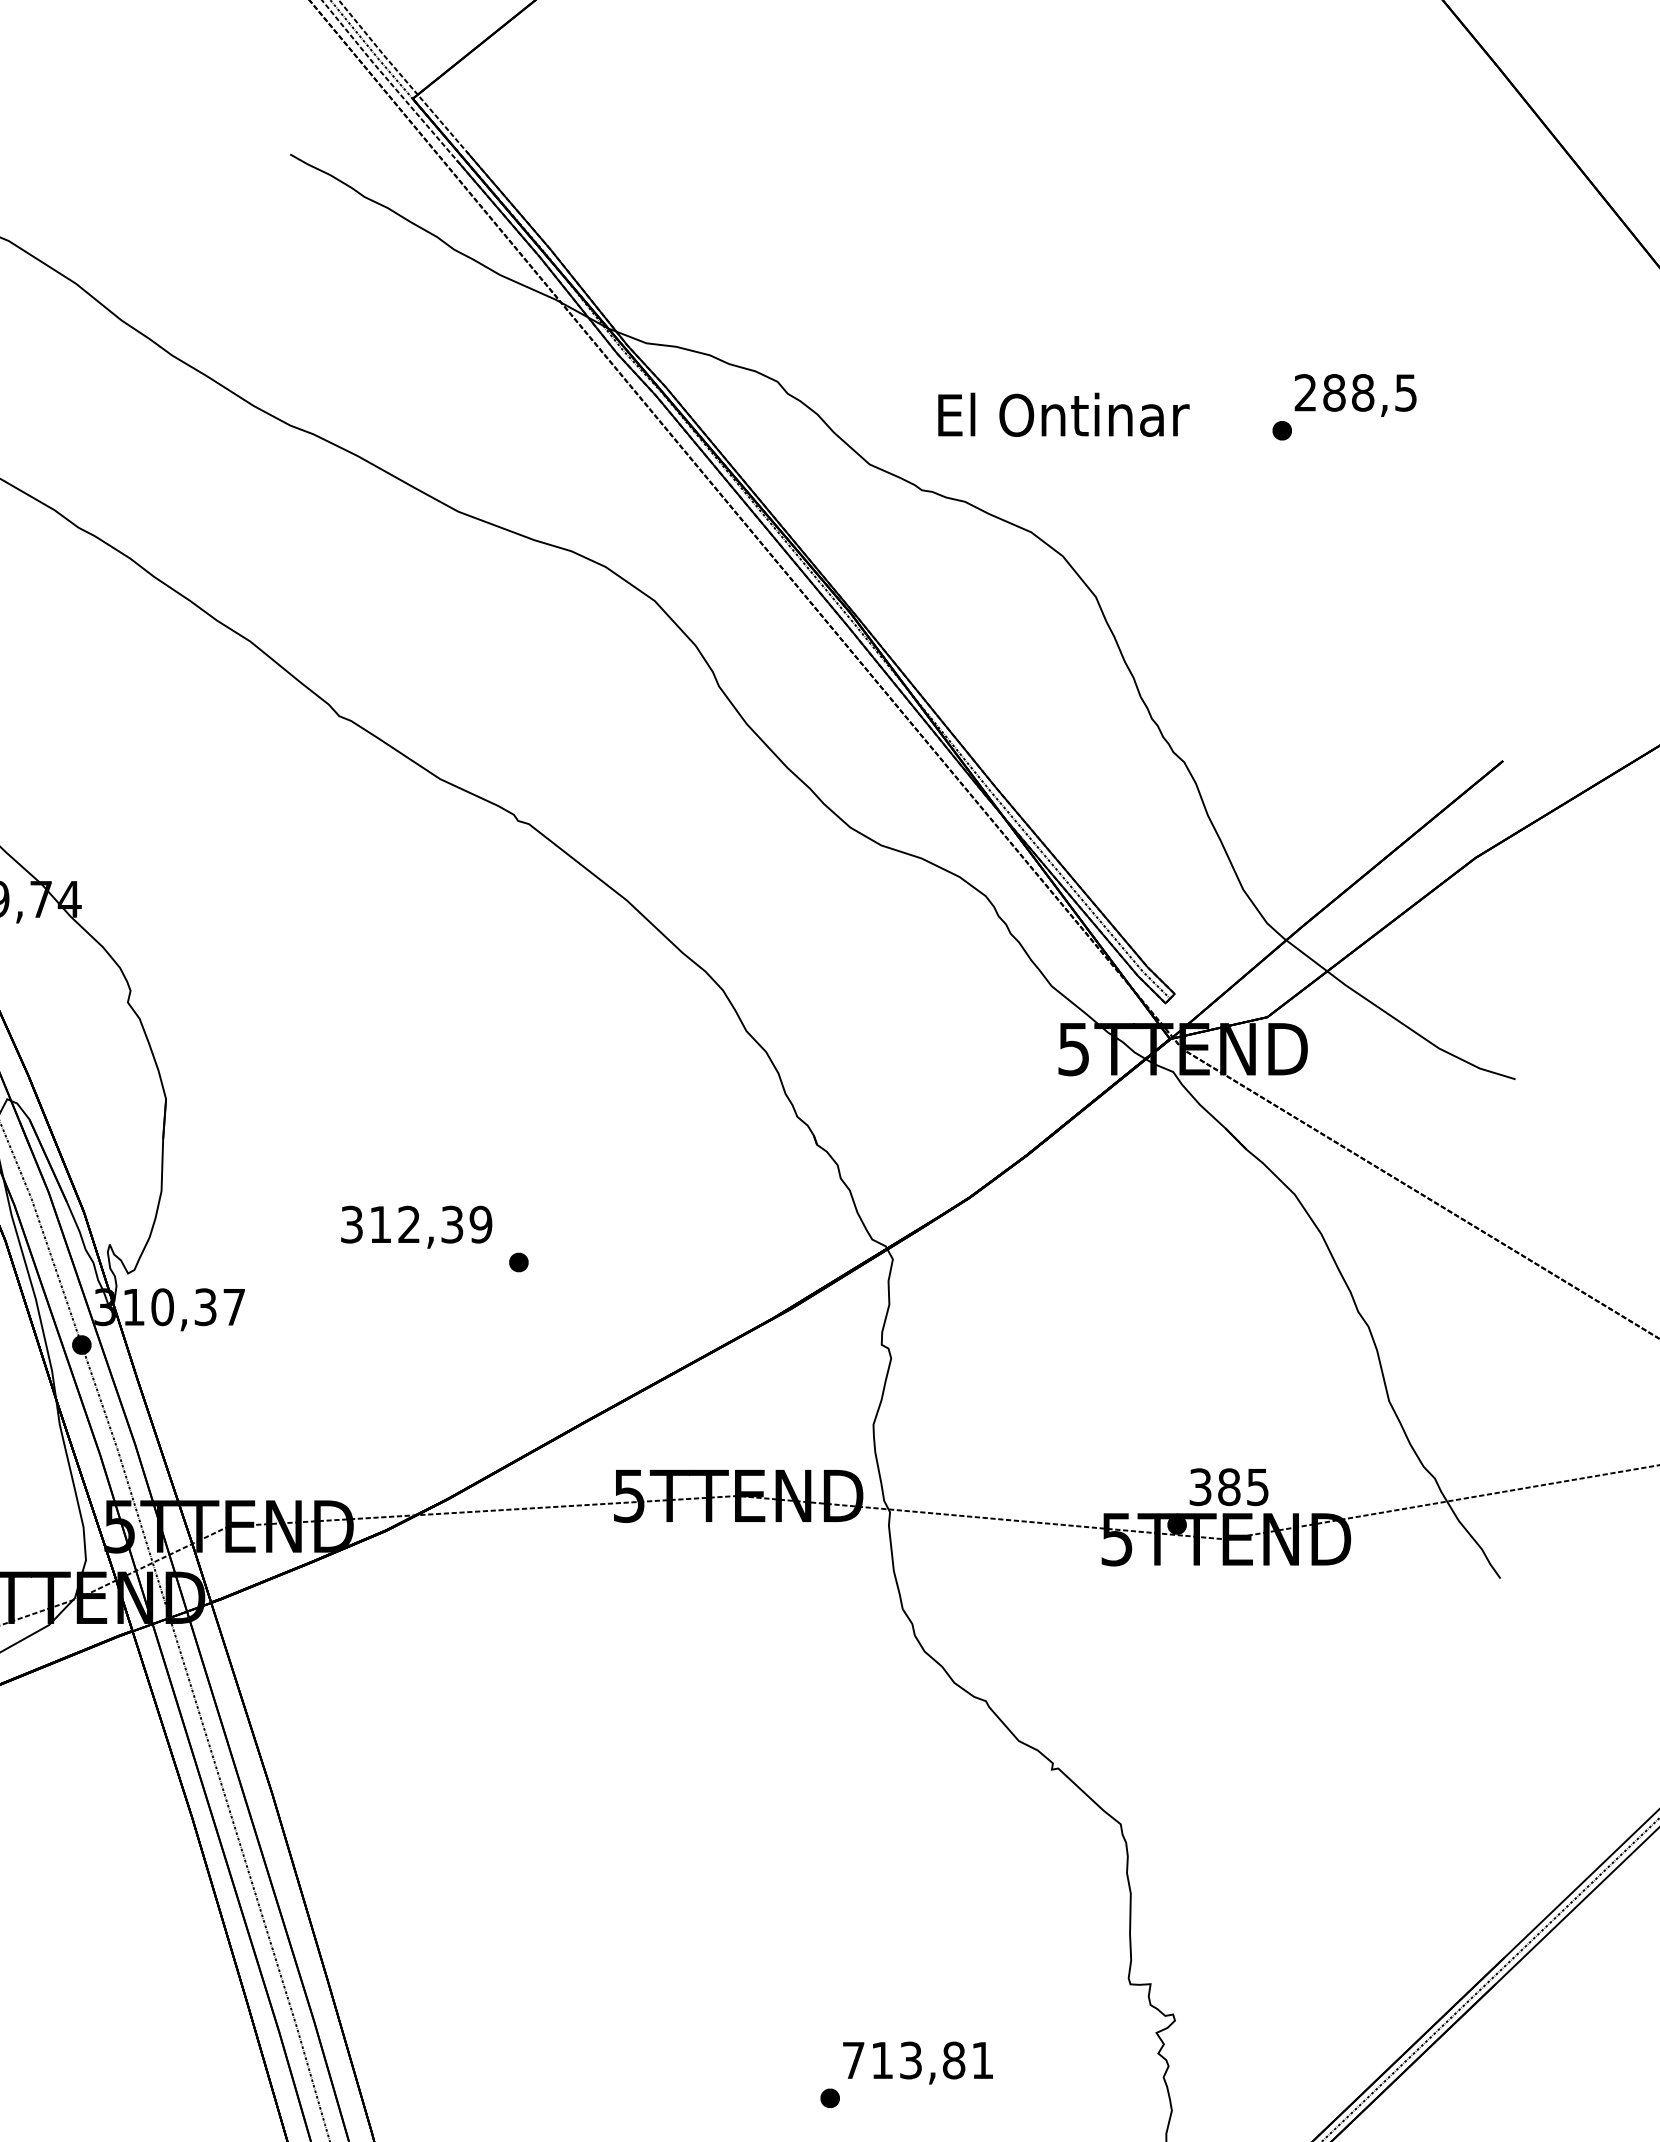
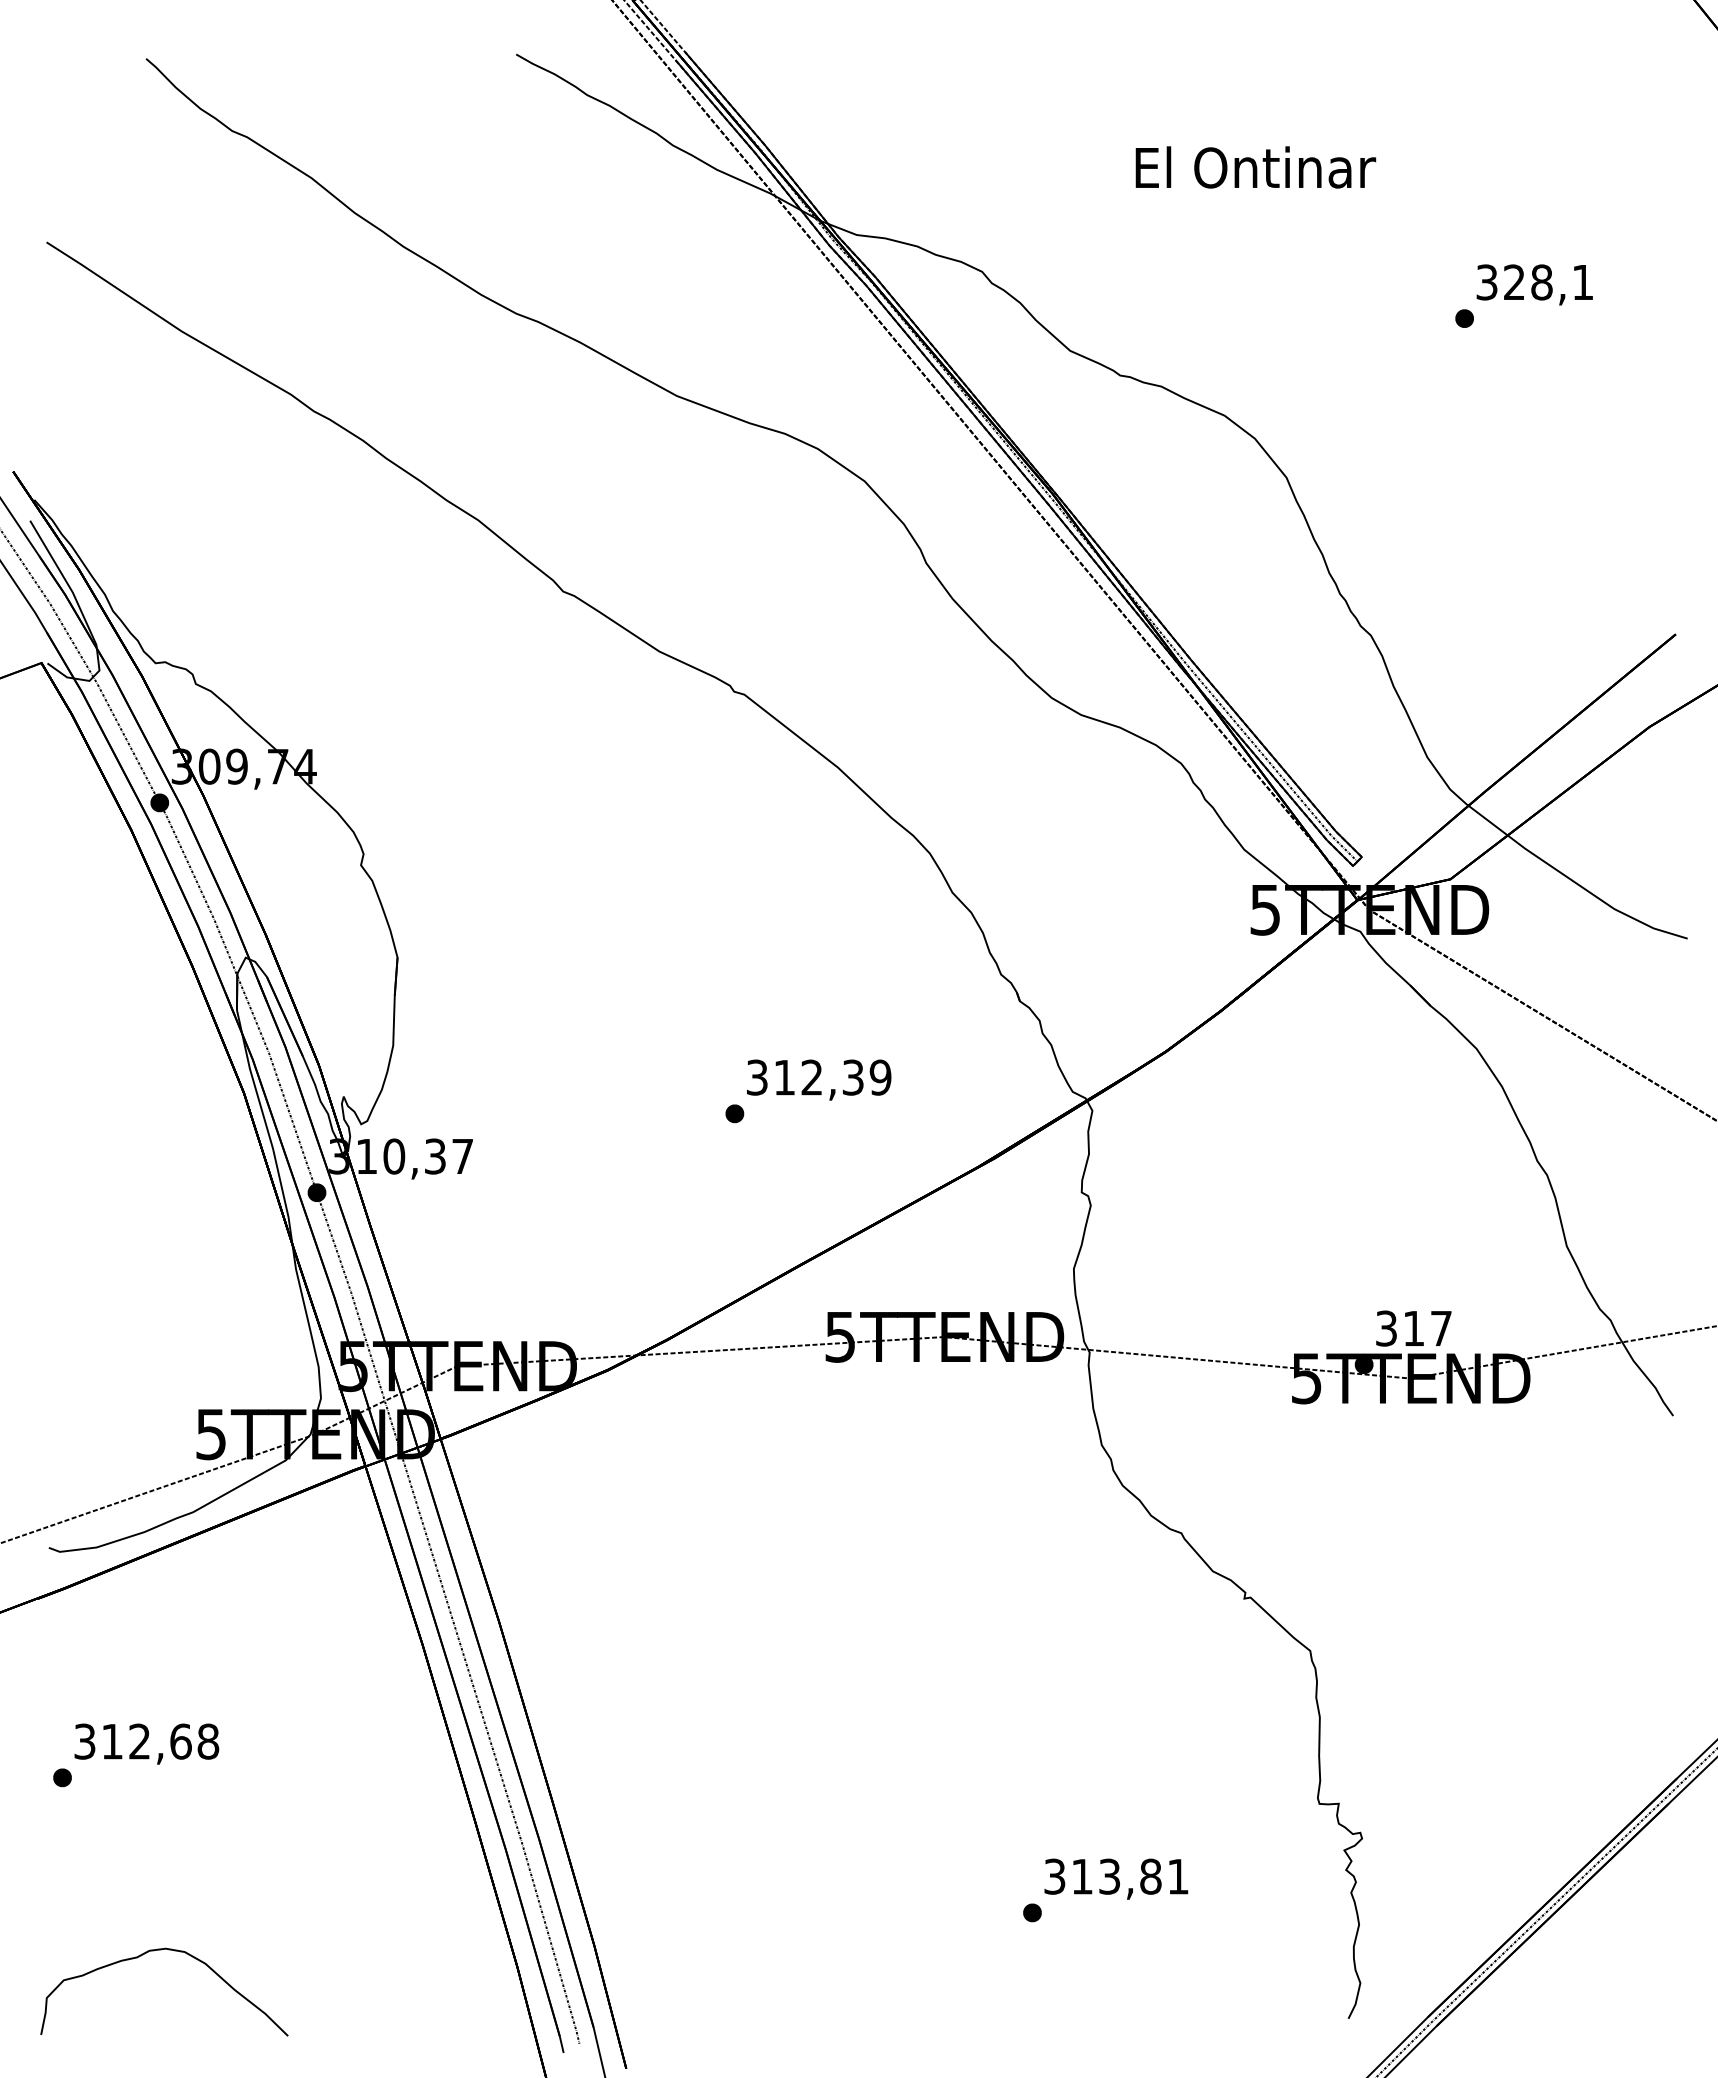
text: (1355, 392) -> (1534, 282), 288,5 -> 328,1
text: (1063, 414) -> (1255, 167), moved
text: (417, 1226) -> (819, 1079), moved
text: (1243, 1487) -> (1427, 1328), 385 -> 317
text: (853, 2060) -> (1054, 1876), 713,81 -> 313,81

